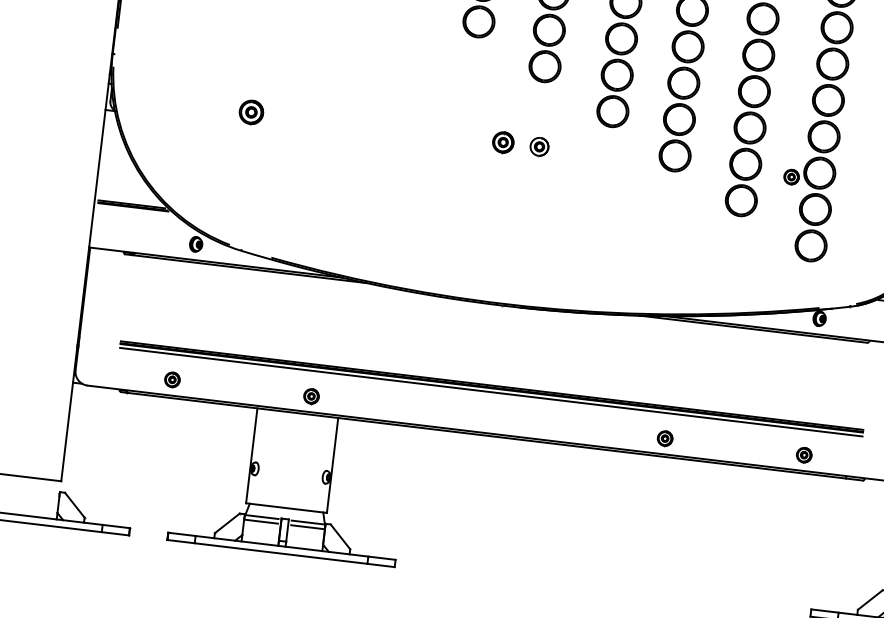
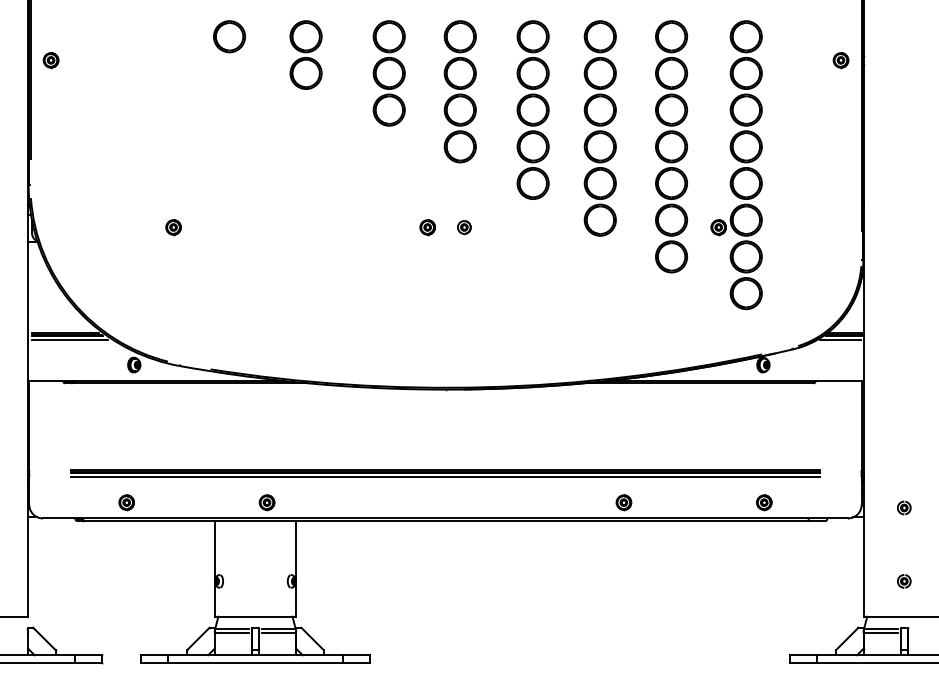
part: (251, 112) -> (173, 227), size x0.62
part: (502, 142) -> (427, 227), size x0.71
part: (539, 147) -> (464, 227), size x0.71
line: (135, 211) -> (70, 339), added

